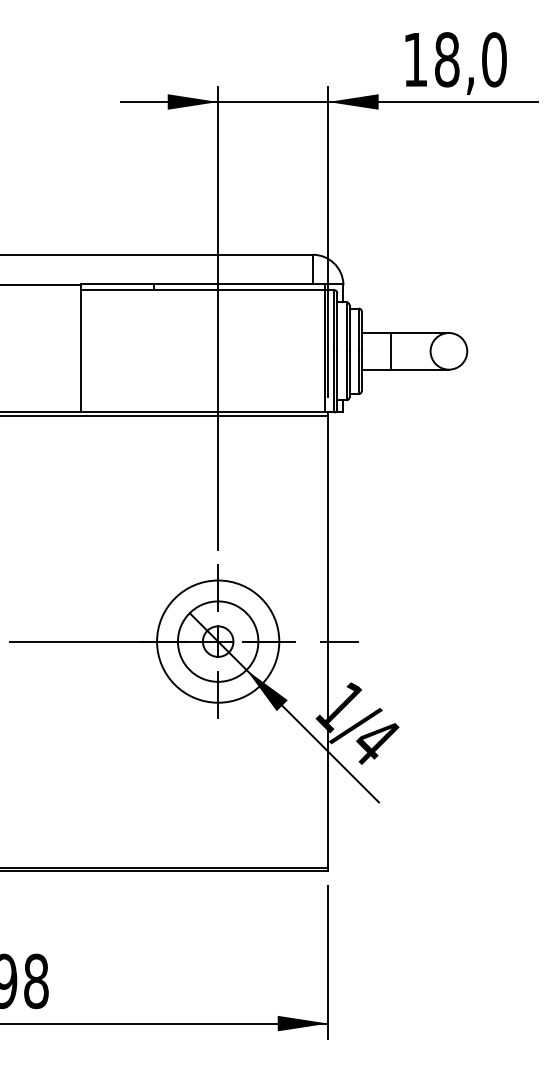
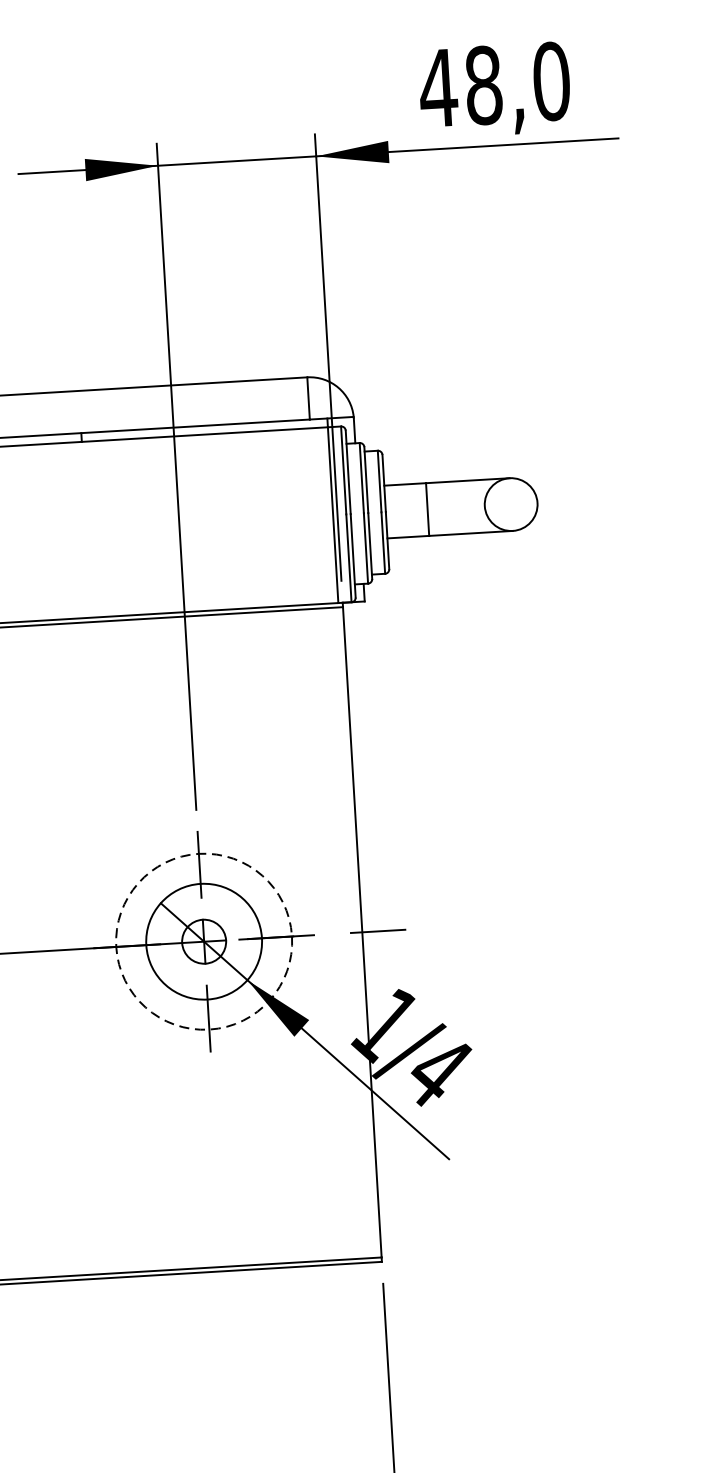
text: (415, 59) -> (438, 87), 18,0 -> 48,0
circle: (218, 641) -> (204, 941), solid -> dashed

